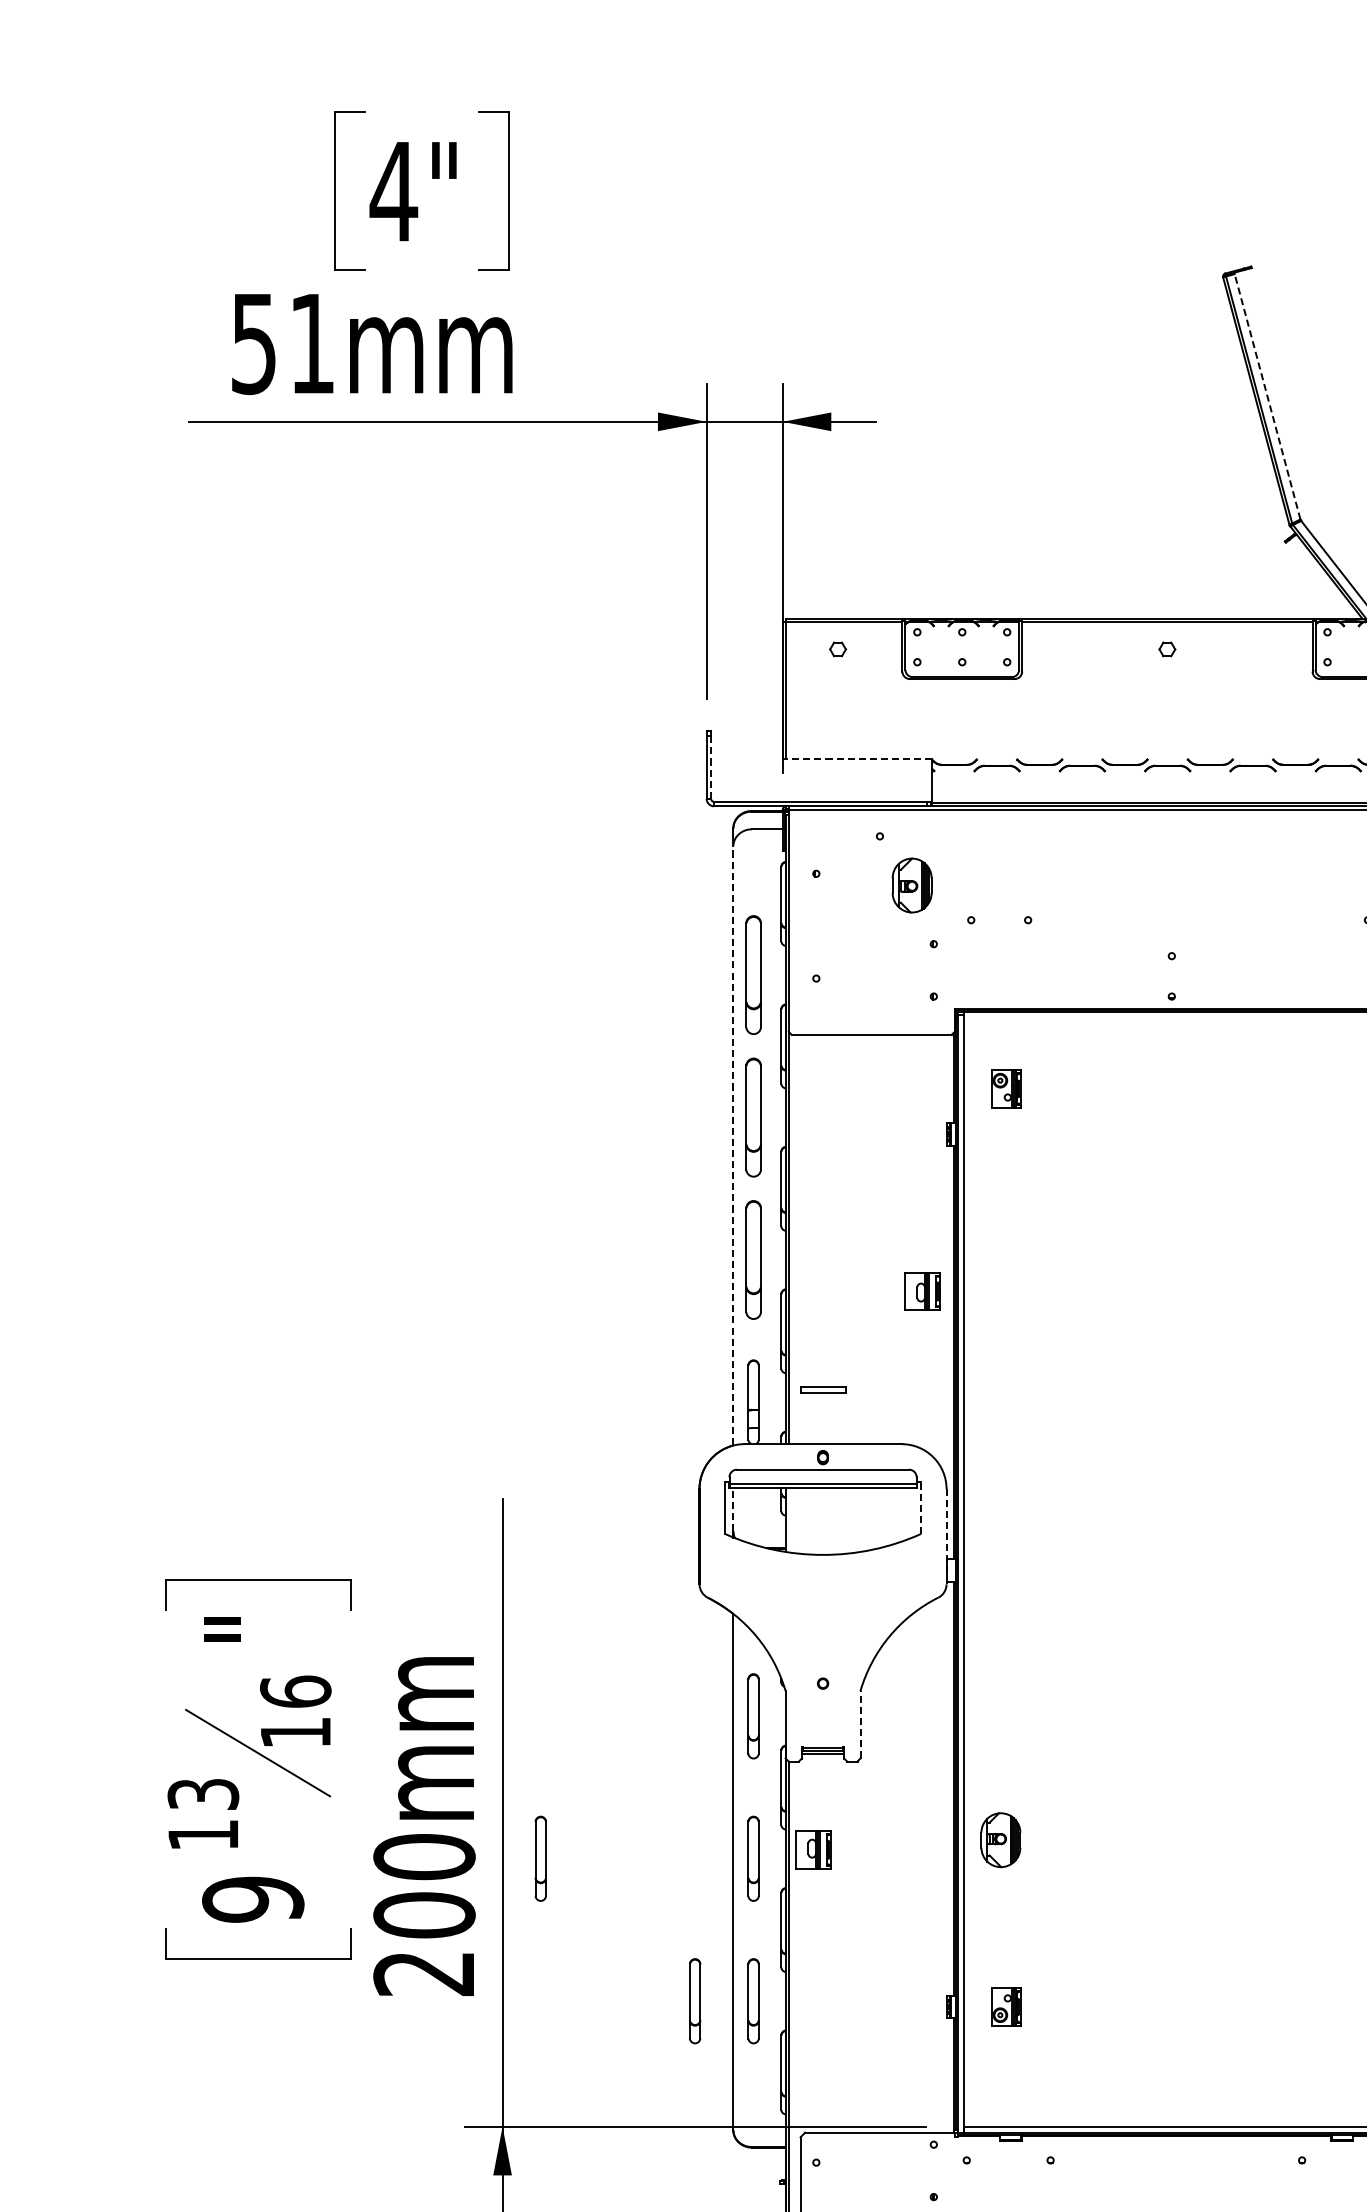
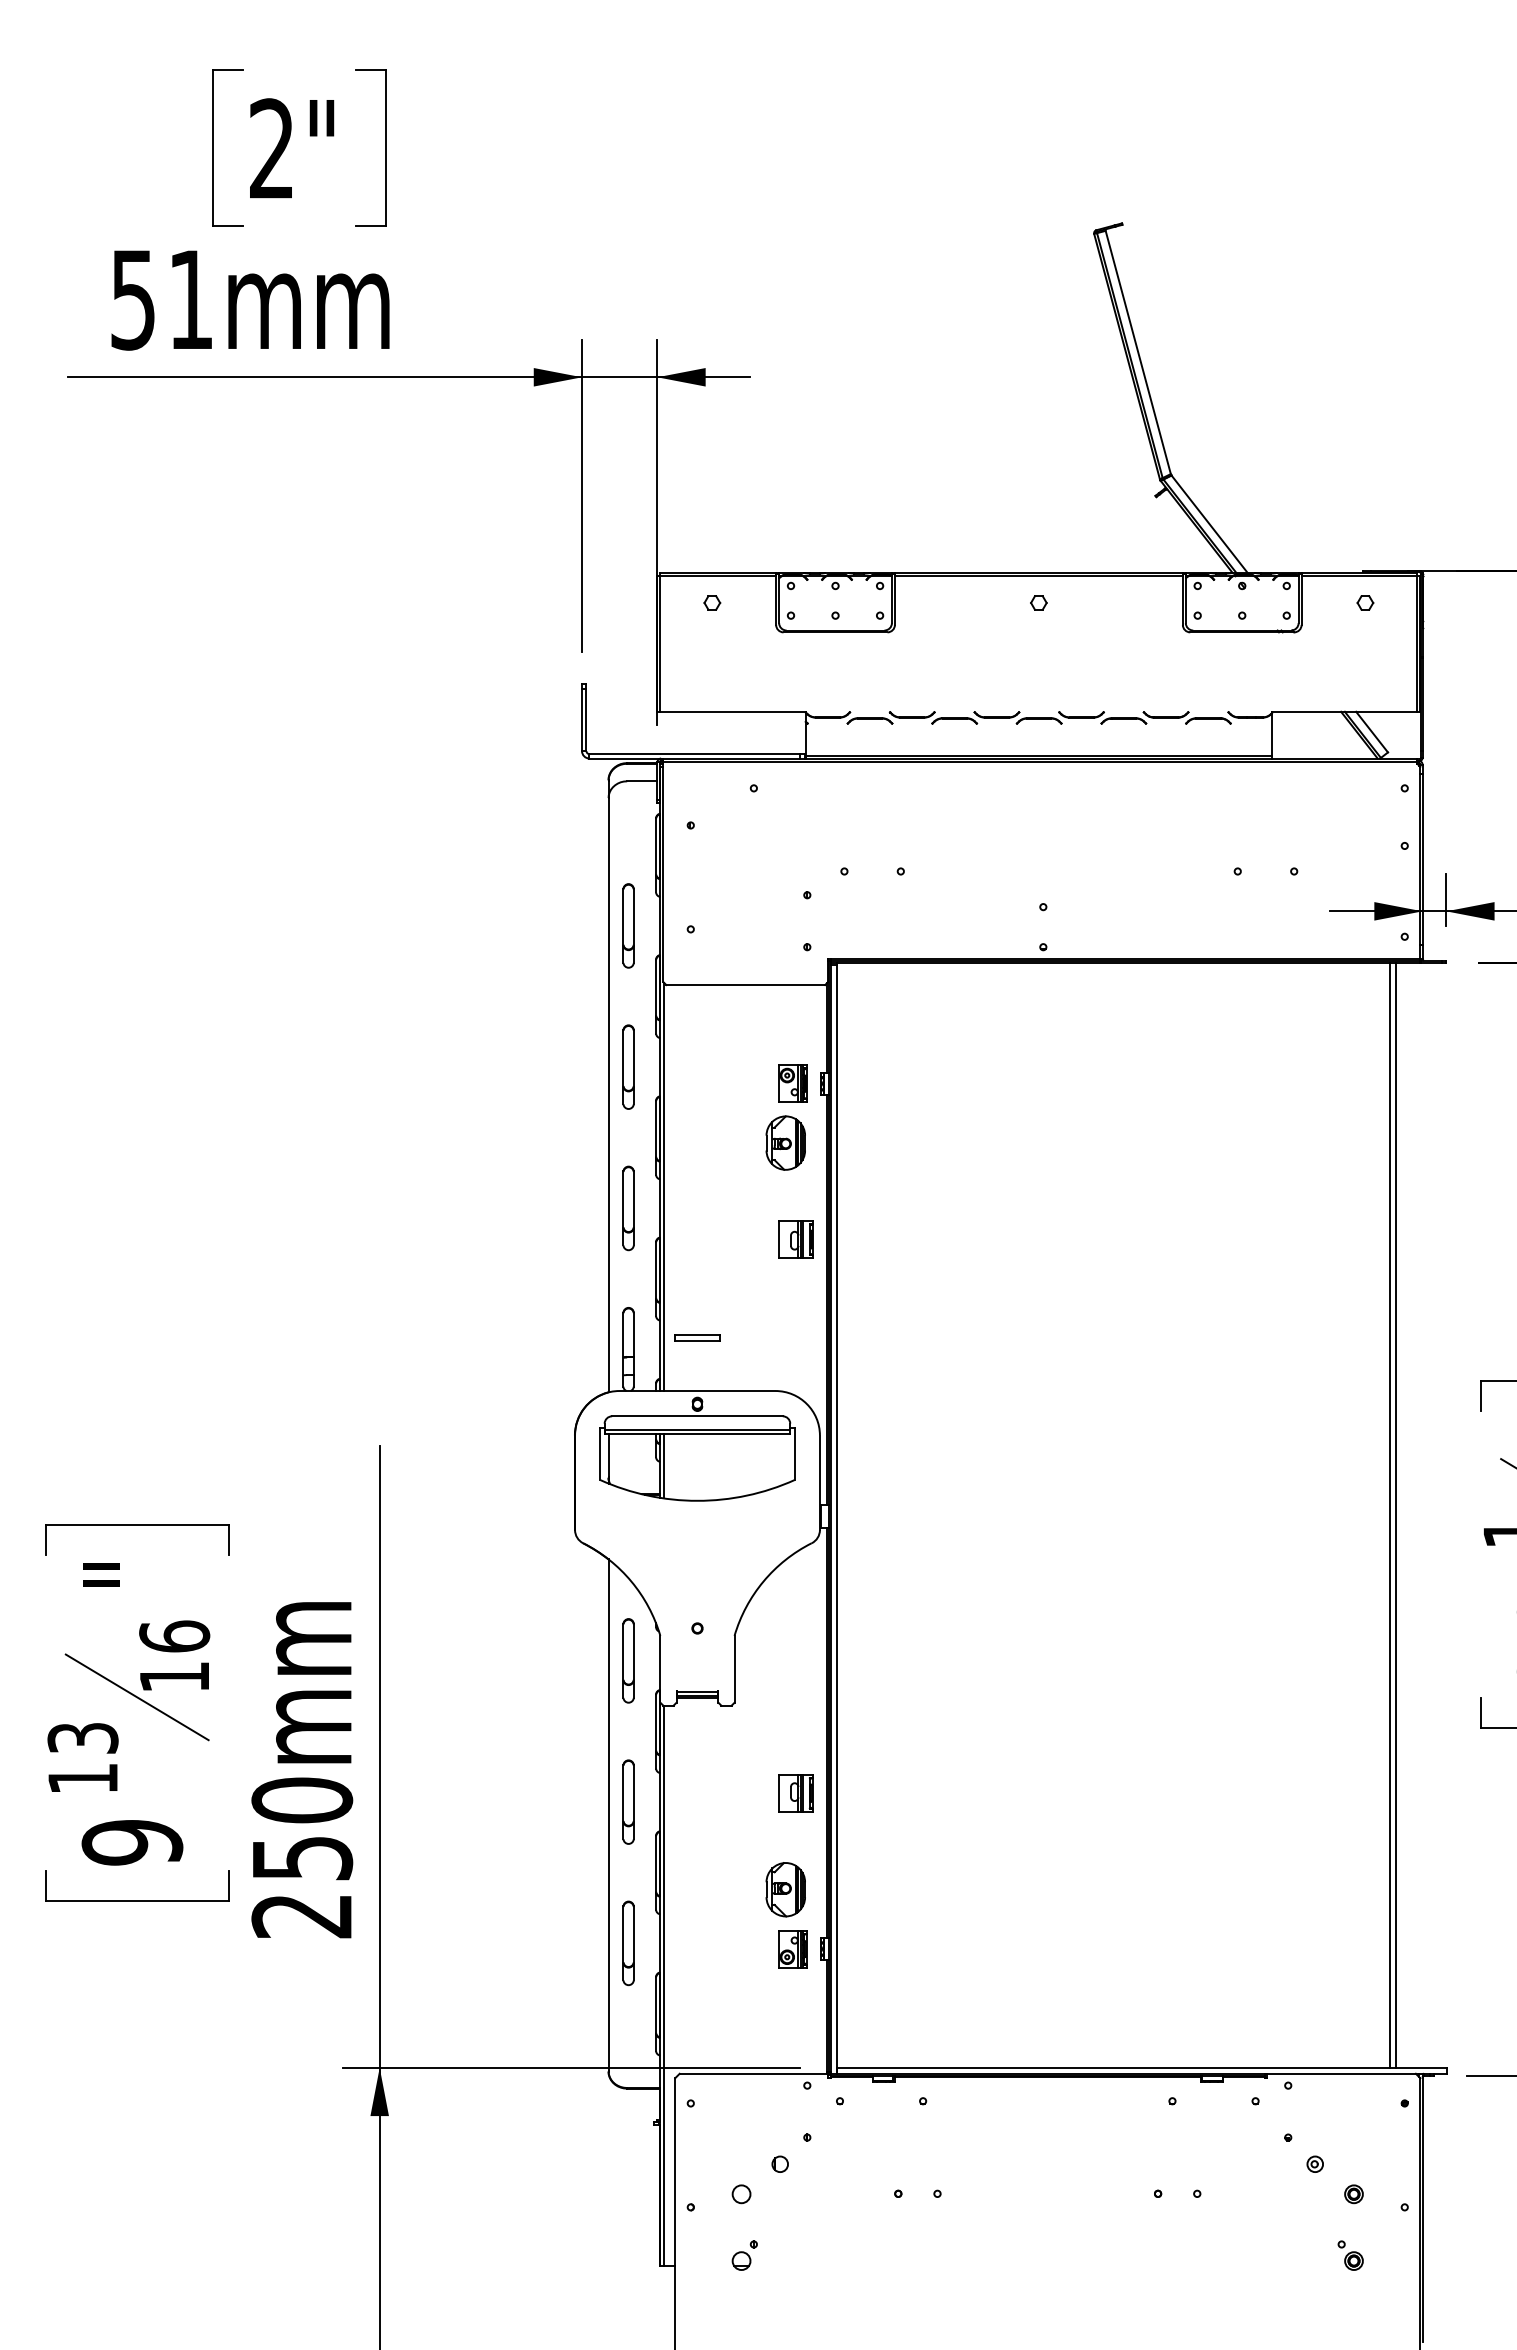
text: (393, 191) -> (271, 148), 4" -> 2"
line: (1267, 396) -> (1138, 352), dashed -> solid
line: (859, 758) -> (733, 711), dashed -> solid
line: (711, 766) -> (586, 719), dashed -> solid
part: (911, 884) -> (785, 1142), moved
part: (753, 974) -> (628, 925), size x0.71
part: (1005, 1088) -> (792, 1083), moved
part: (753, 1116) -> (628, 1066), size x0.71
line: (733, 1145) -> (608, 1094), dashed -> solid
part: (753, 1260) -> (628, 1208), size x0.71
line: (920, 1508) -> (794, 1454), dashed -> solid
line: (733, 1509) -> (608, 1455), dashed -> solid
line: (789, 1520) -> (664, 1466), added
line: (946, 1536) -> (819, 1482), dashed -> solid
line: (860, 1724) -> (734, 1668), dashed -> solid
part: (1000, 1839) -> (785, 1889), moved
part: (812, 1850) -> (795, 1793), moved
part: (540, 1858) -> (417, 1801), removed
text: (424, 1915) -> (302, 1858), 200mm -> 250mm
part: (694, 2001) -> (570, 1943), removed
part: (1005, 2007) -> (792, 1949), moved

